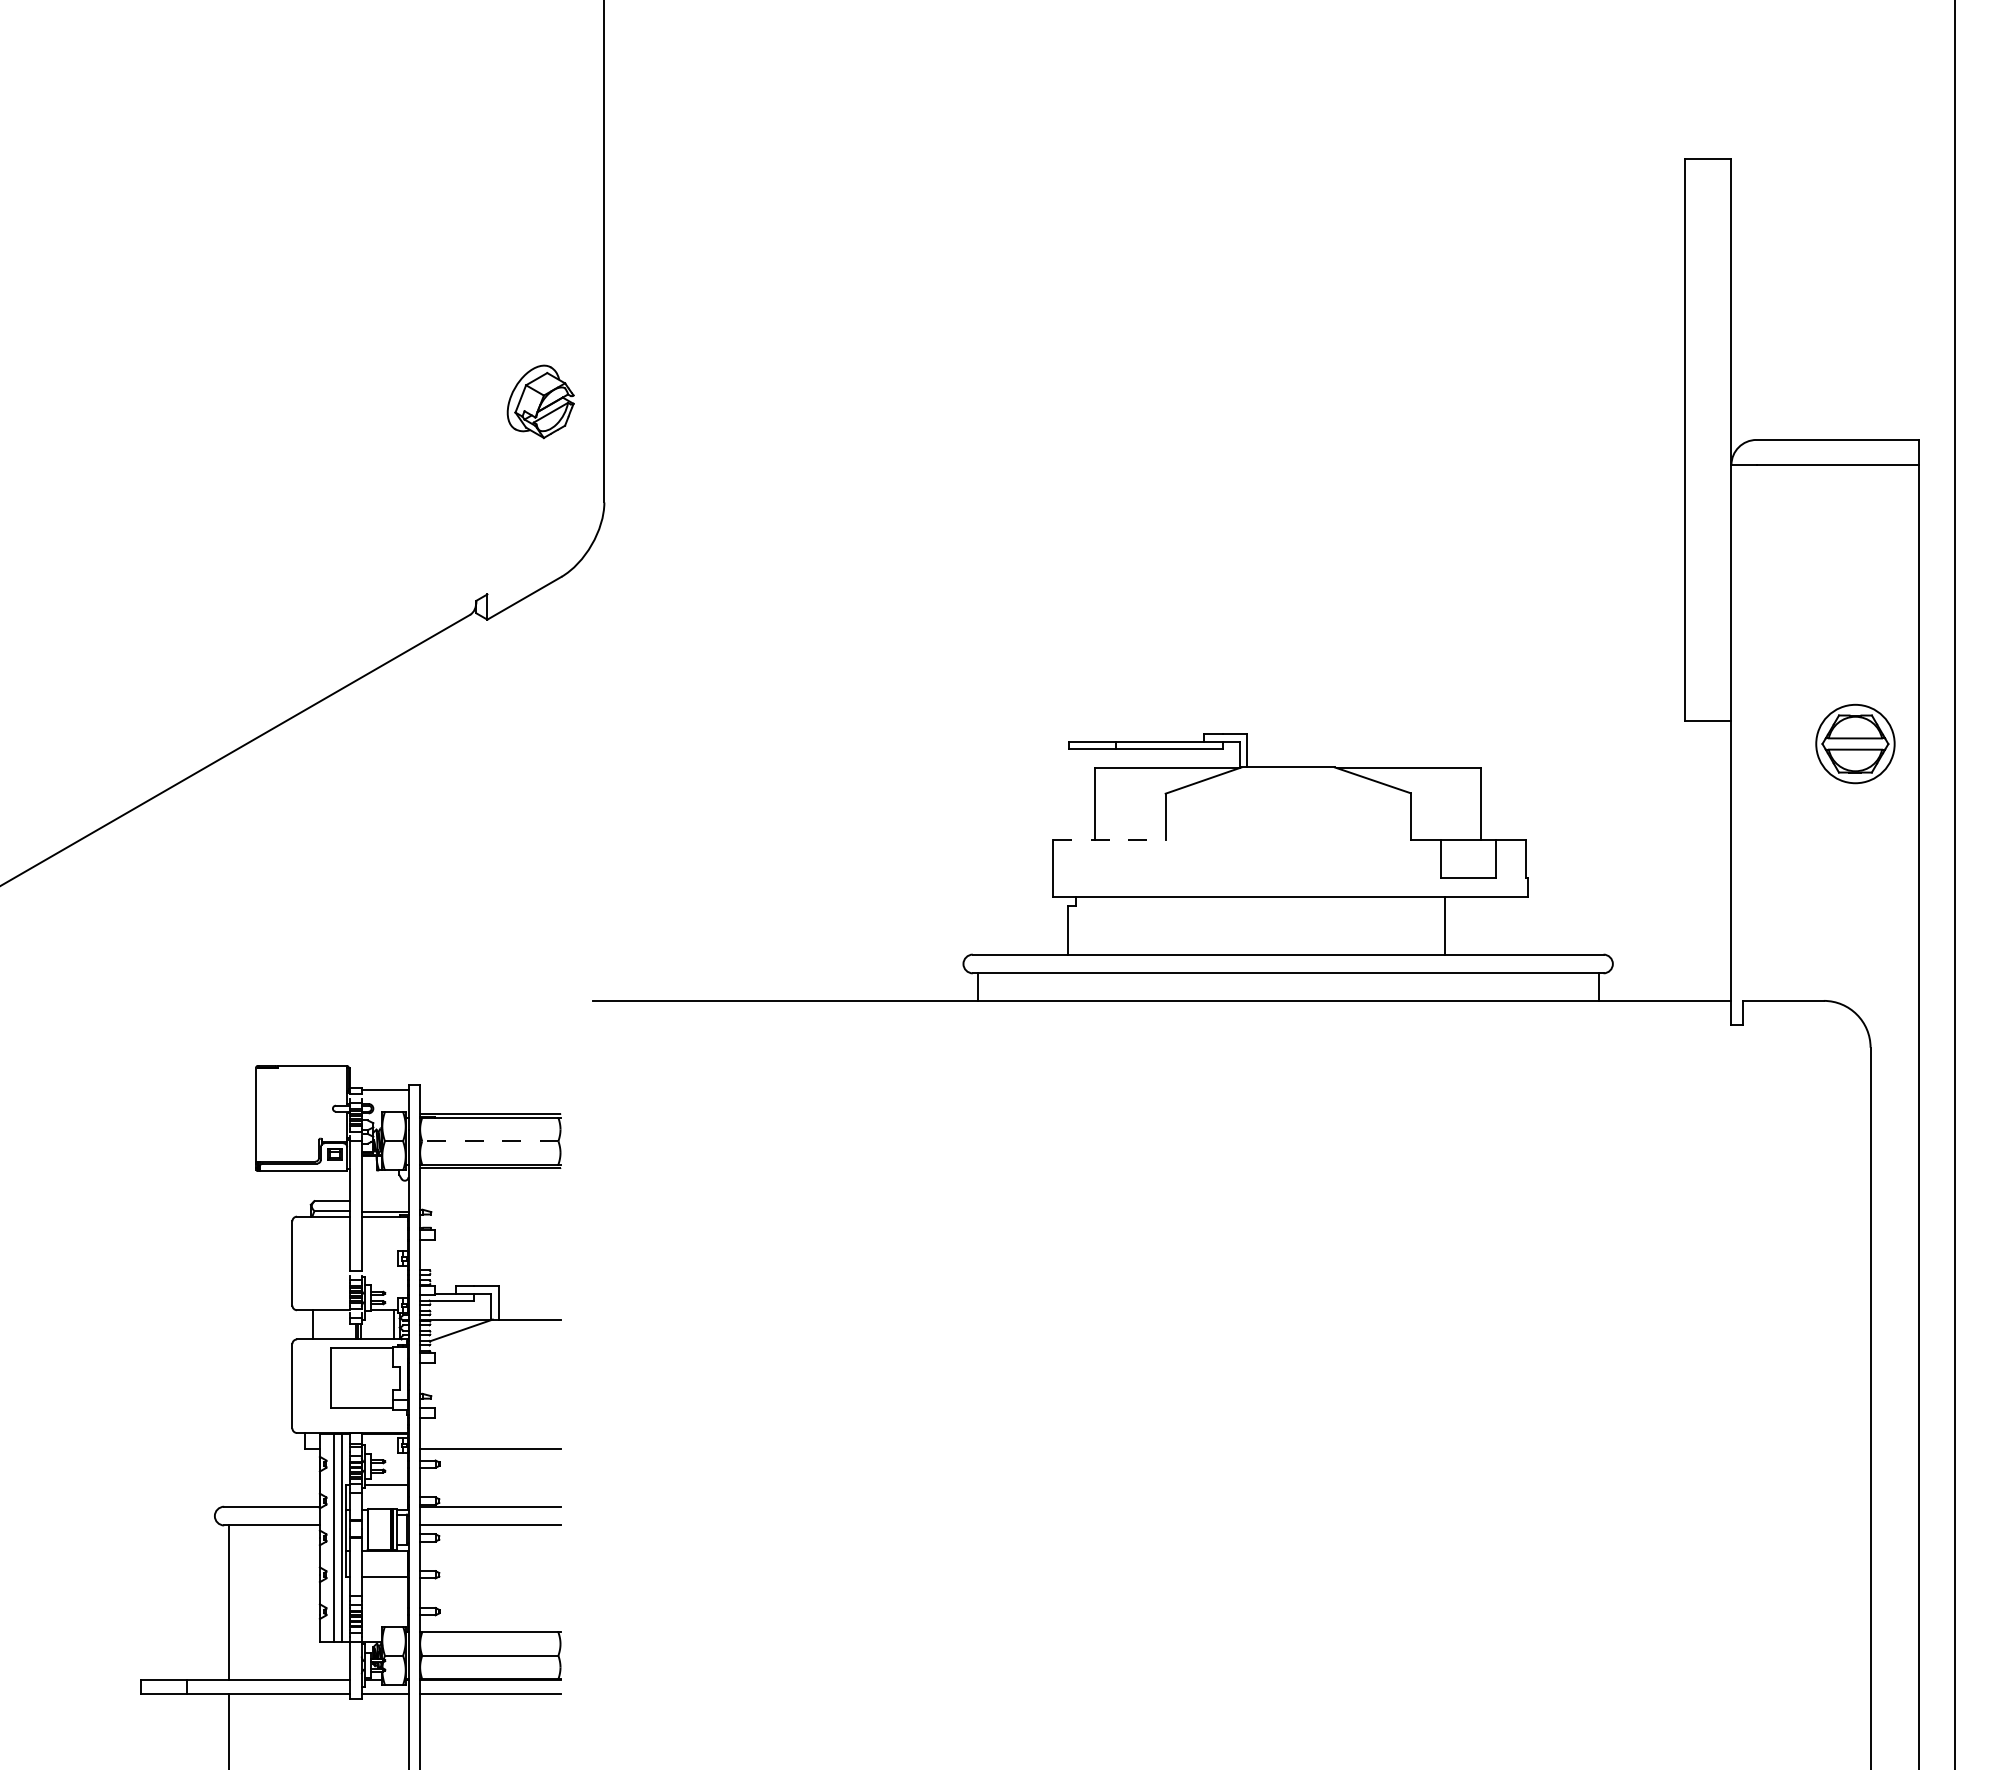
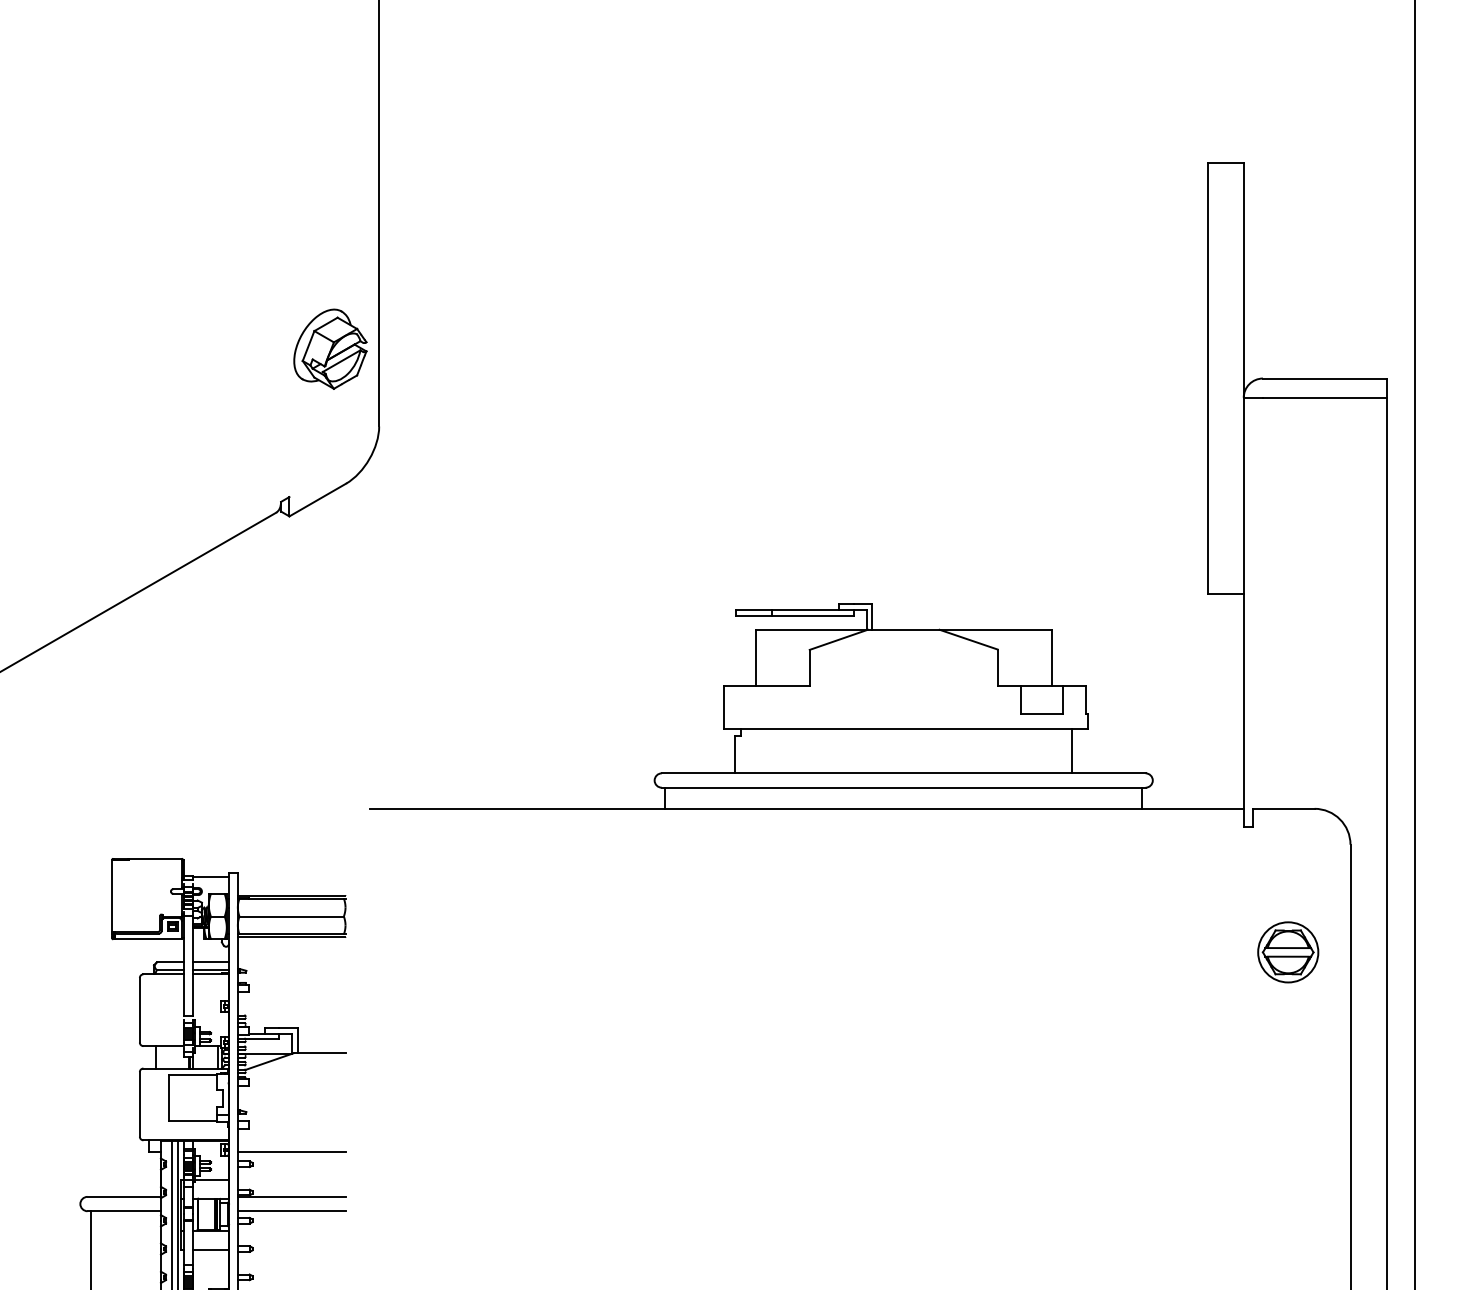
part: (540, 401) -> (330, 349), size x1.43
part: (1855, 743) -> (1288, 951), moved
line: (1110, 840) -> (767, 685), dashed -> solid
line: (1445, 925) -> (1072, 751), moved
line: (489, 1141) -> (291, 916), dashed -> solid
line: (384, 1201) -> (210, 962), added

